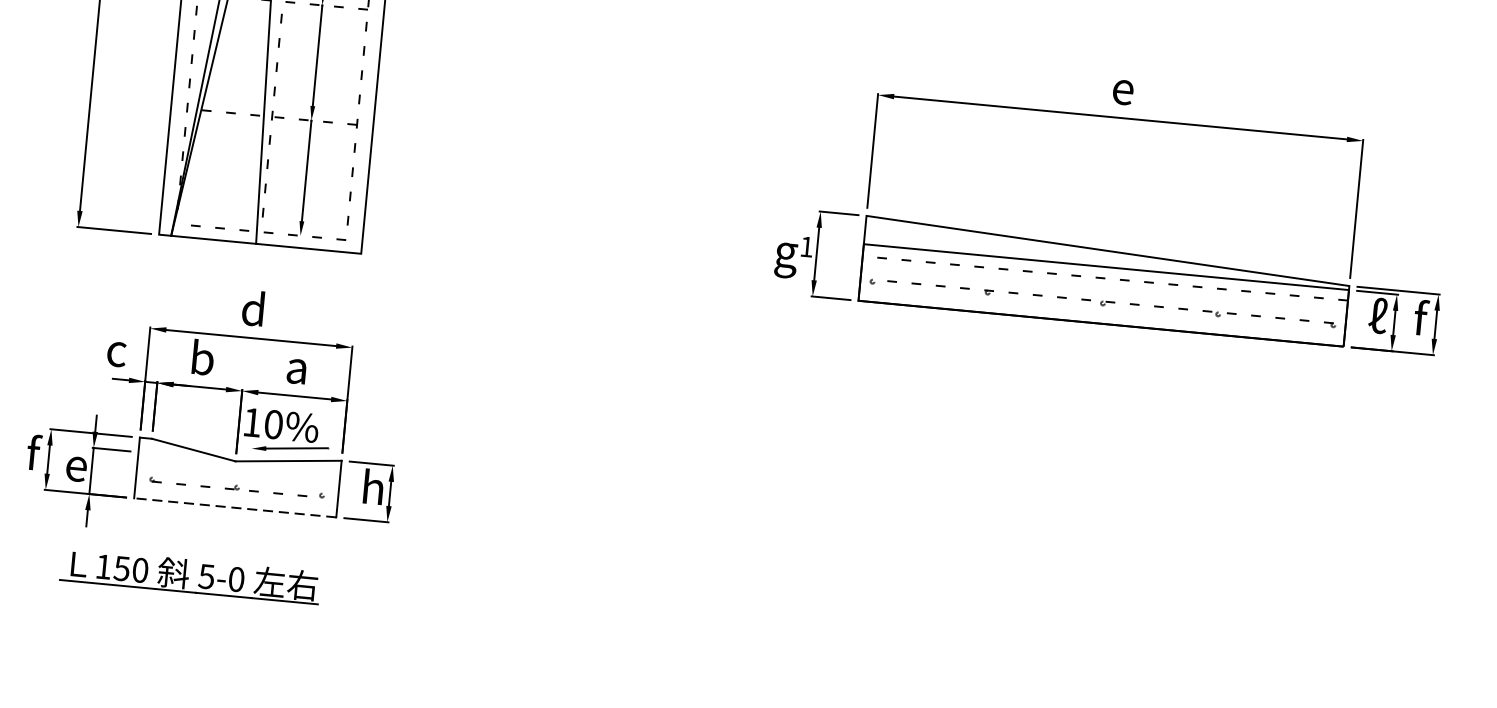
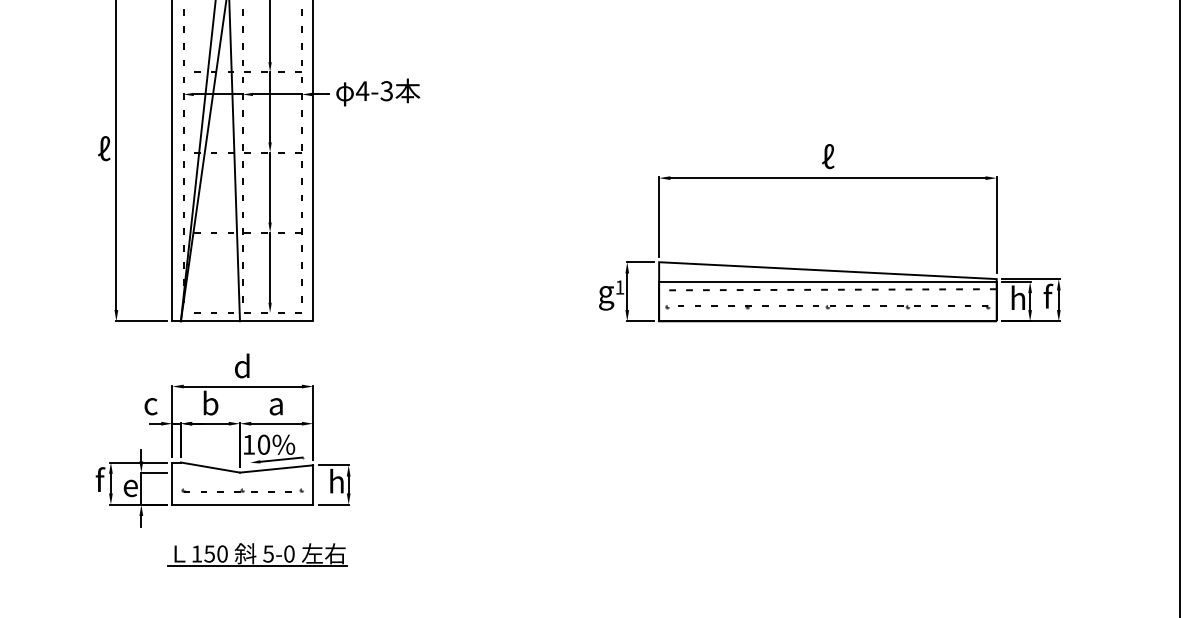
text: (1124, 86) -> (828, 156), e -> ℓ
text: (1378, 315) -> (1018, 297), ℓ -> h
line: (234, 507) -> (242, 504), dashed -> solid
part: (190, 575) -> (257, 554), moved

